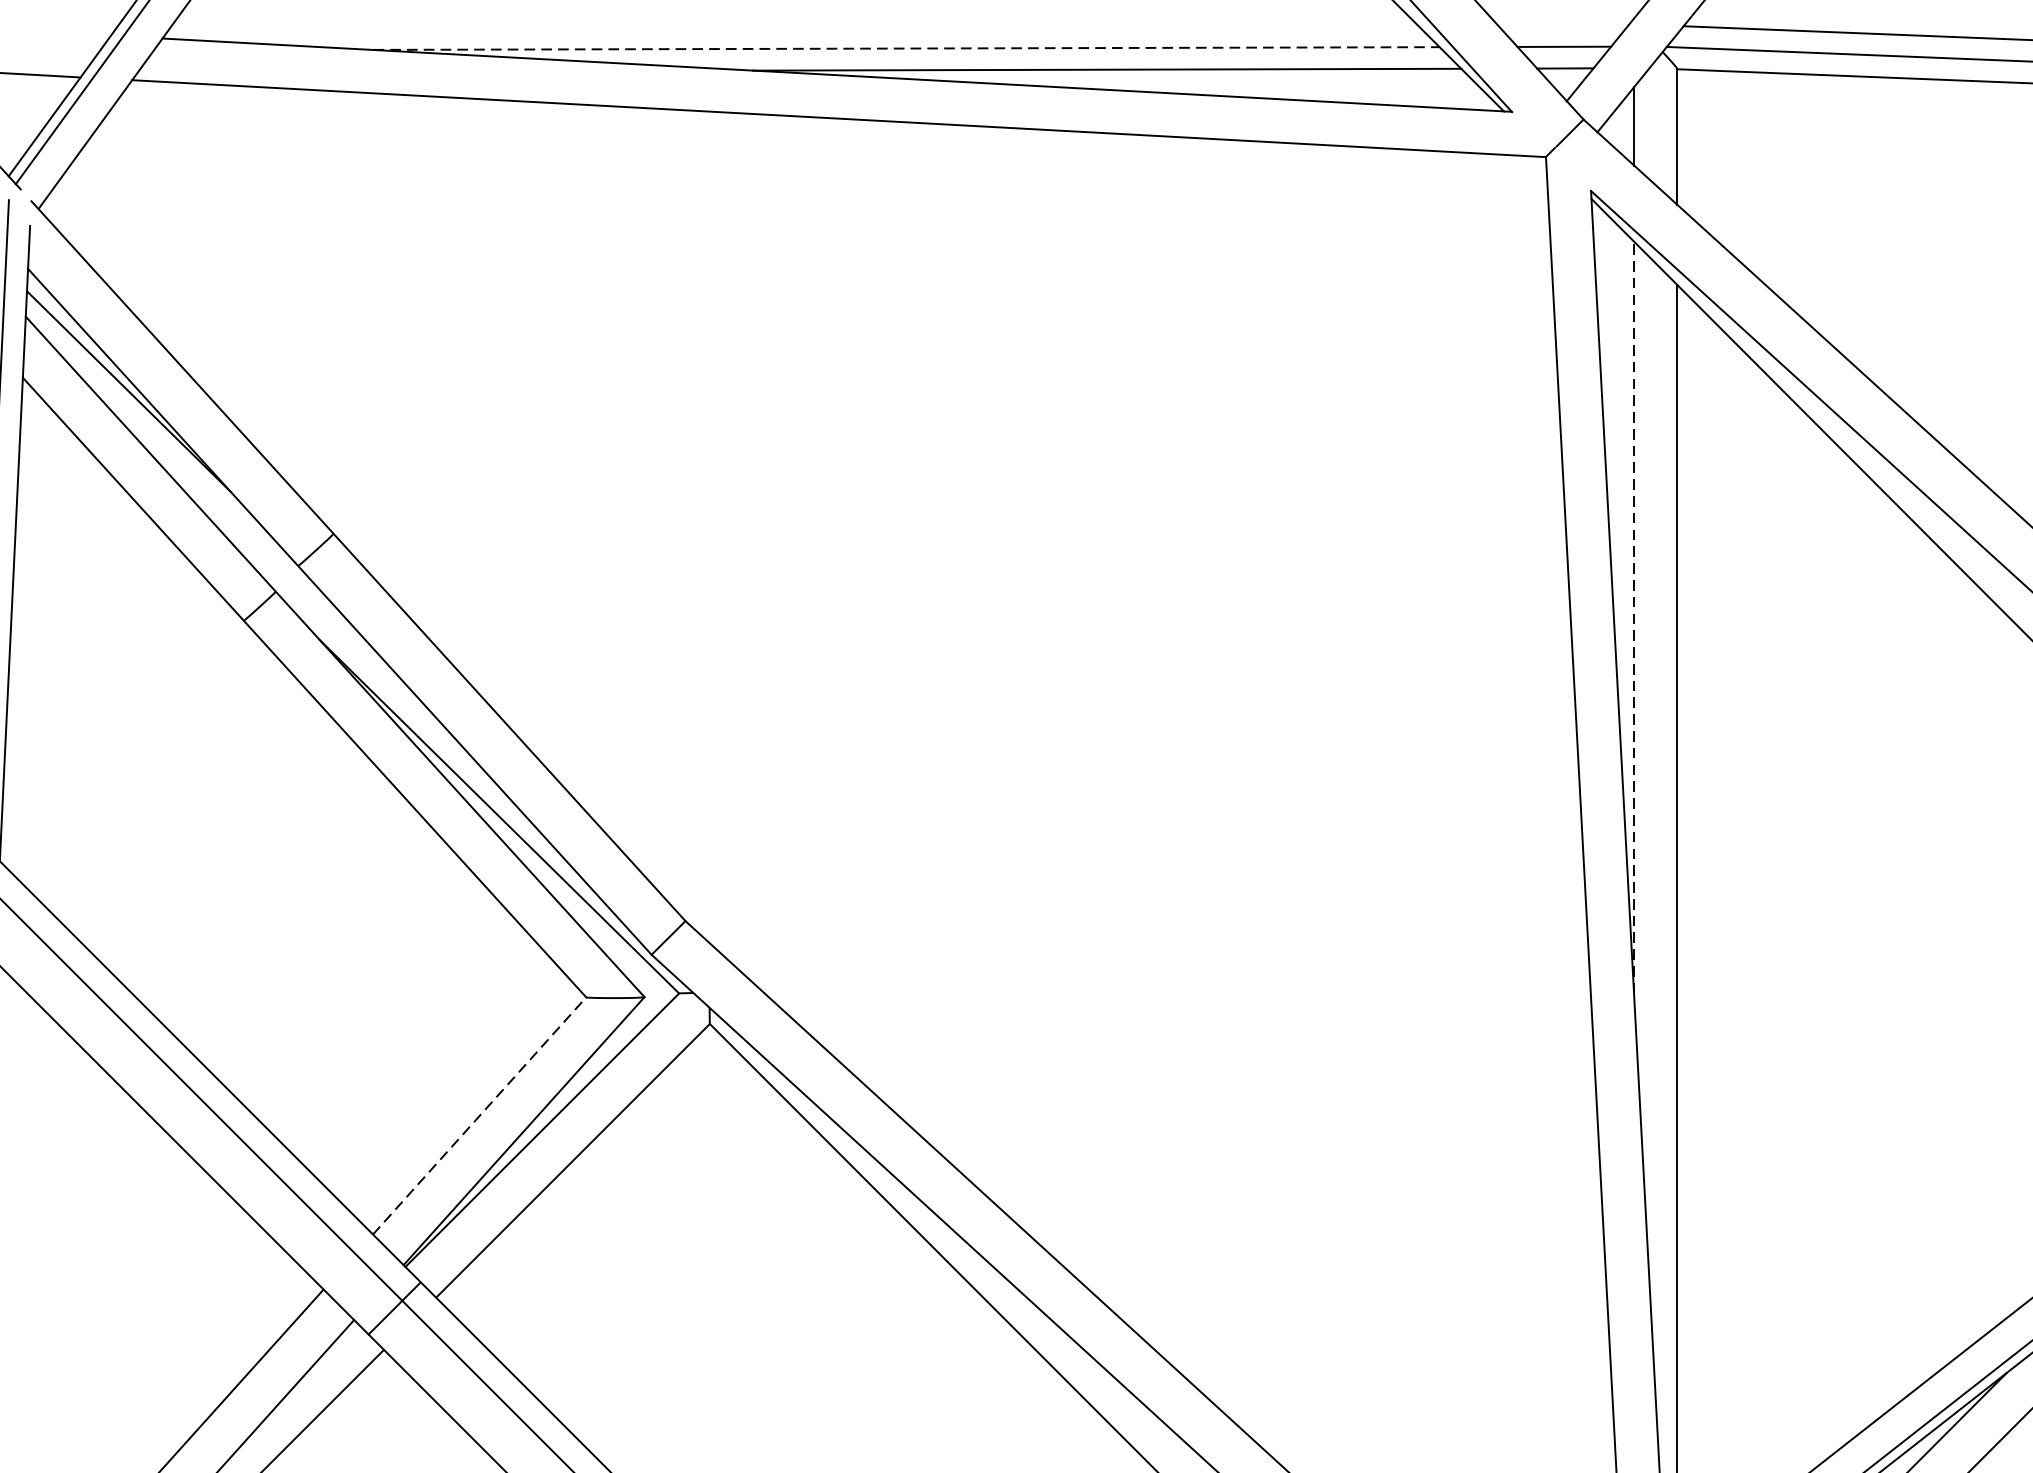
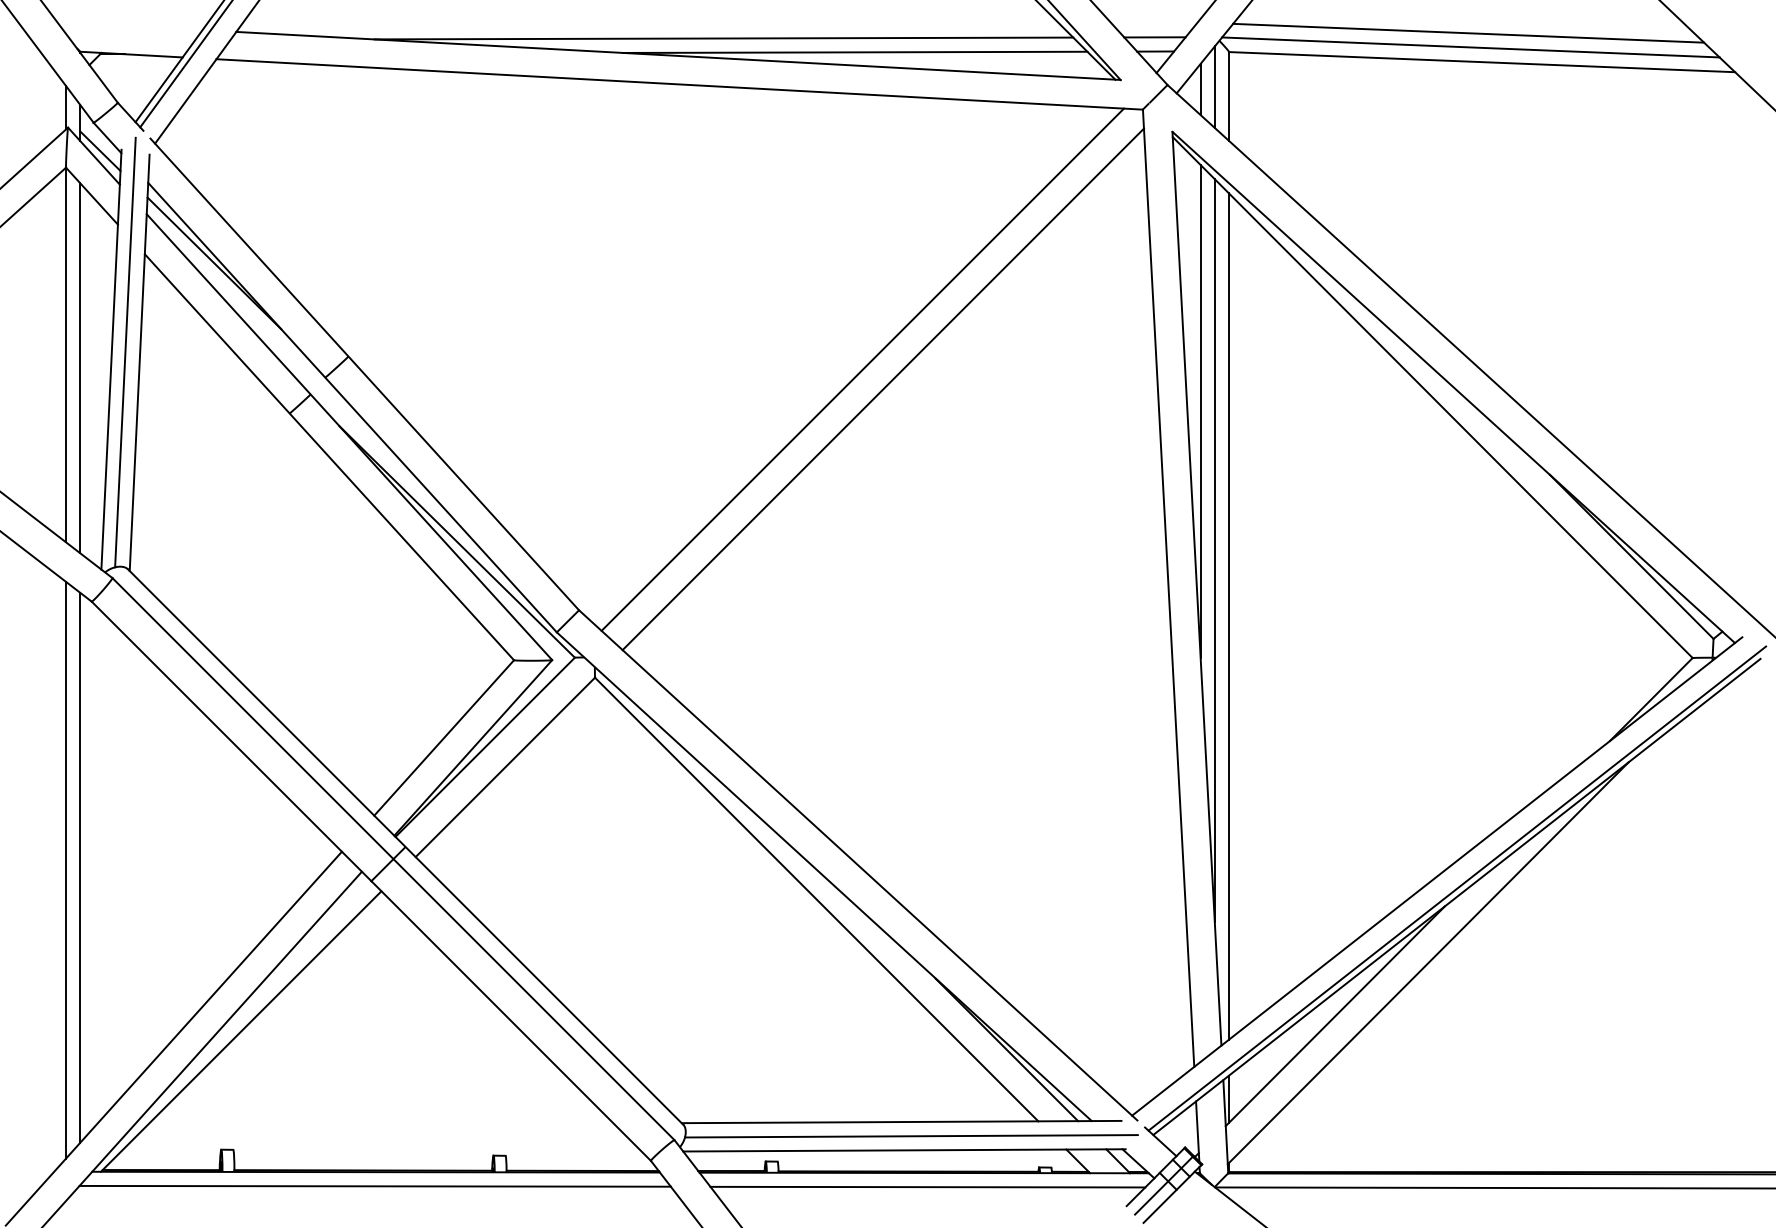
line: (907, 48) -> (724, 38), dashed -> solid
line: (1655, 123) -> (1214, 87), added
line: (1118, 553) -> (862, 369), added
line: (1148, 584) -> (882, 389), added
line: (1633, 616) -> (1200, 410), dashed -> solid
line: (1655, 829) -> (1214, 550), added
line: (480, 1115) -> (444, 737), dashed -> solid

